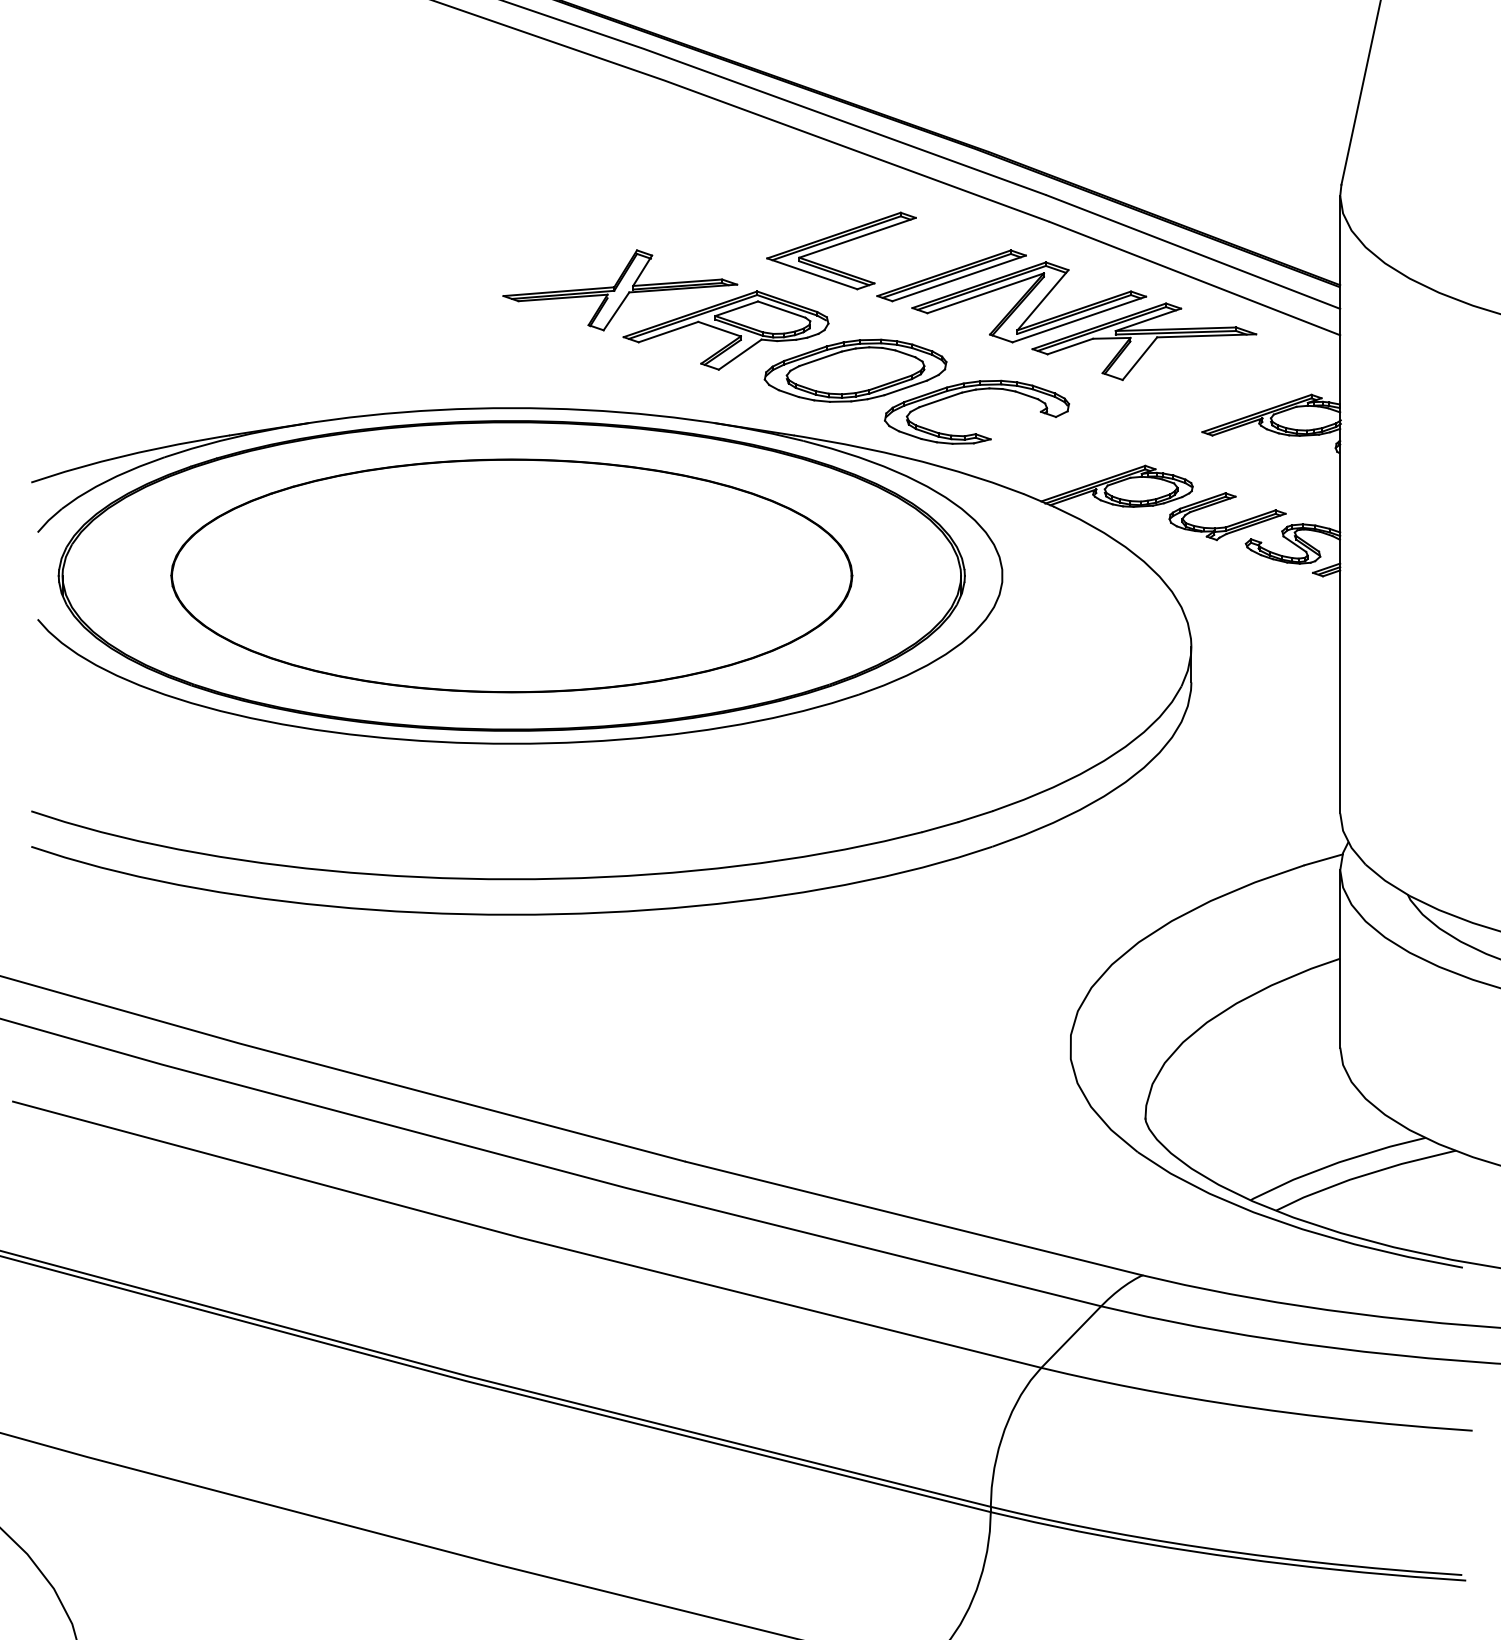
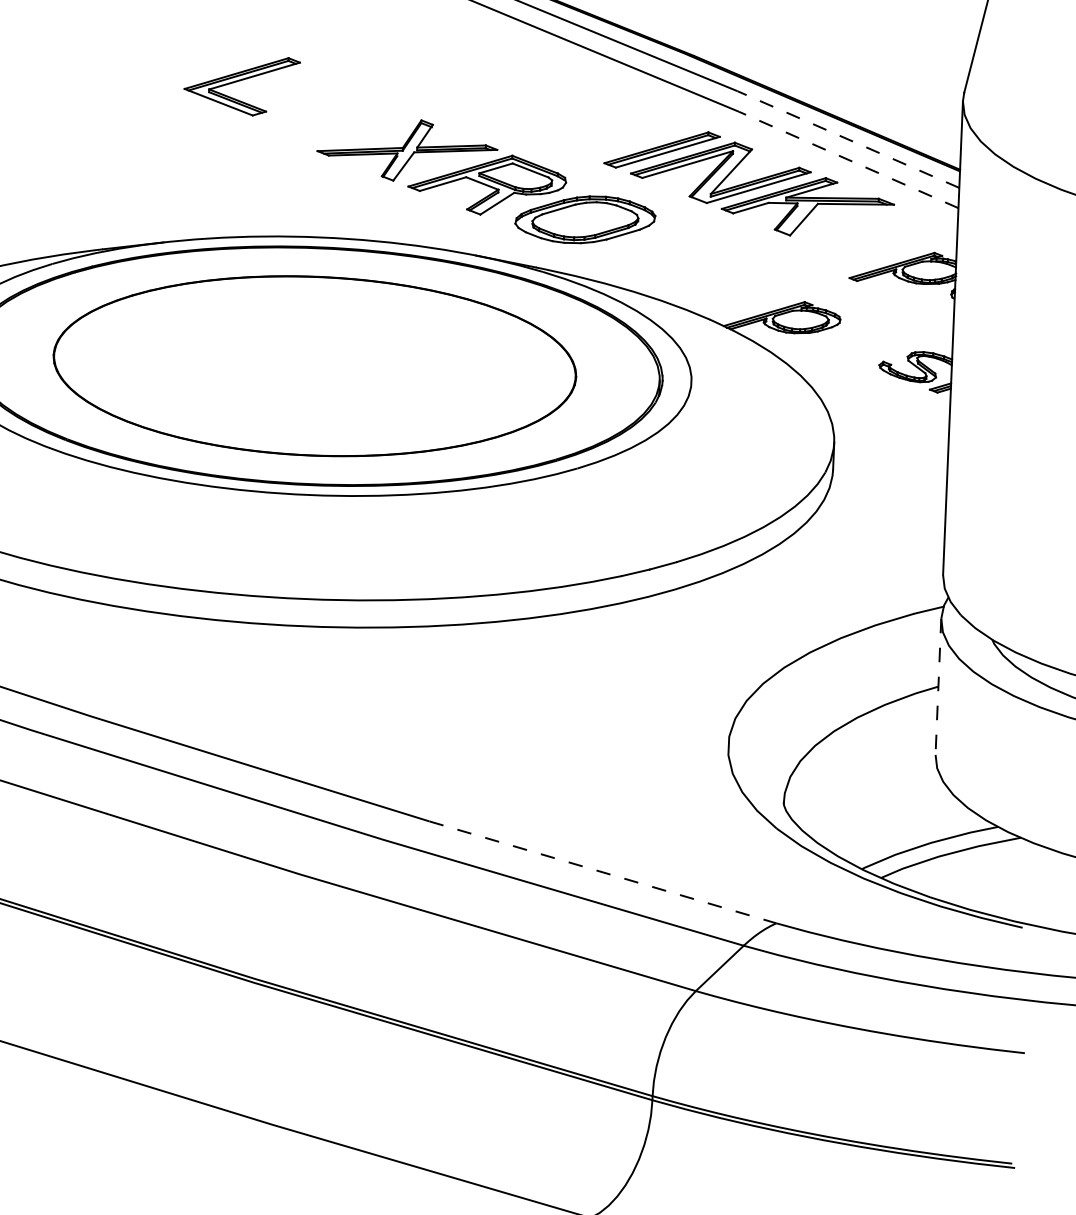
part: (841, 250) -> (241, 85), moved
line: (1192, 251) -> (847, 139), solid -> dashed
line: (1194, 278) -> (848, 159), solid -> dashed
part: (972, 391) -> (674, 239), removed
part: (1230, 524) -> (868, 349), removed
line: (1340, 958) -> (938, 686), solid -> dashed
line: (914, 1218) -> (603, 872), solid -> dashed

